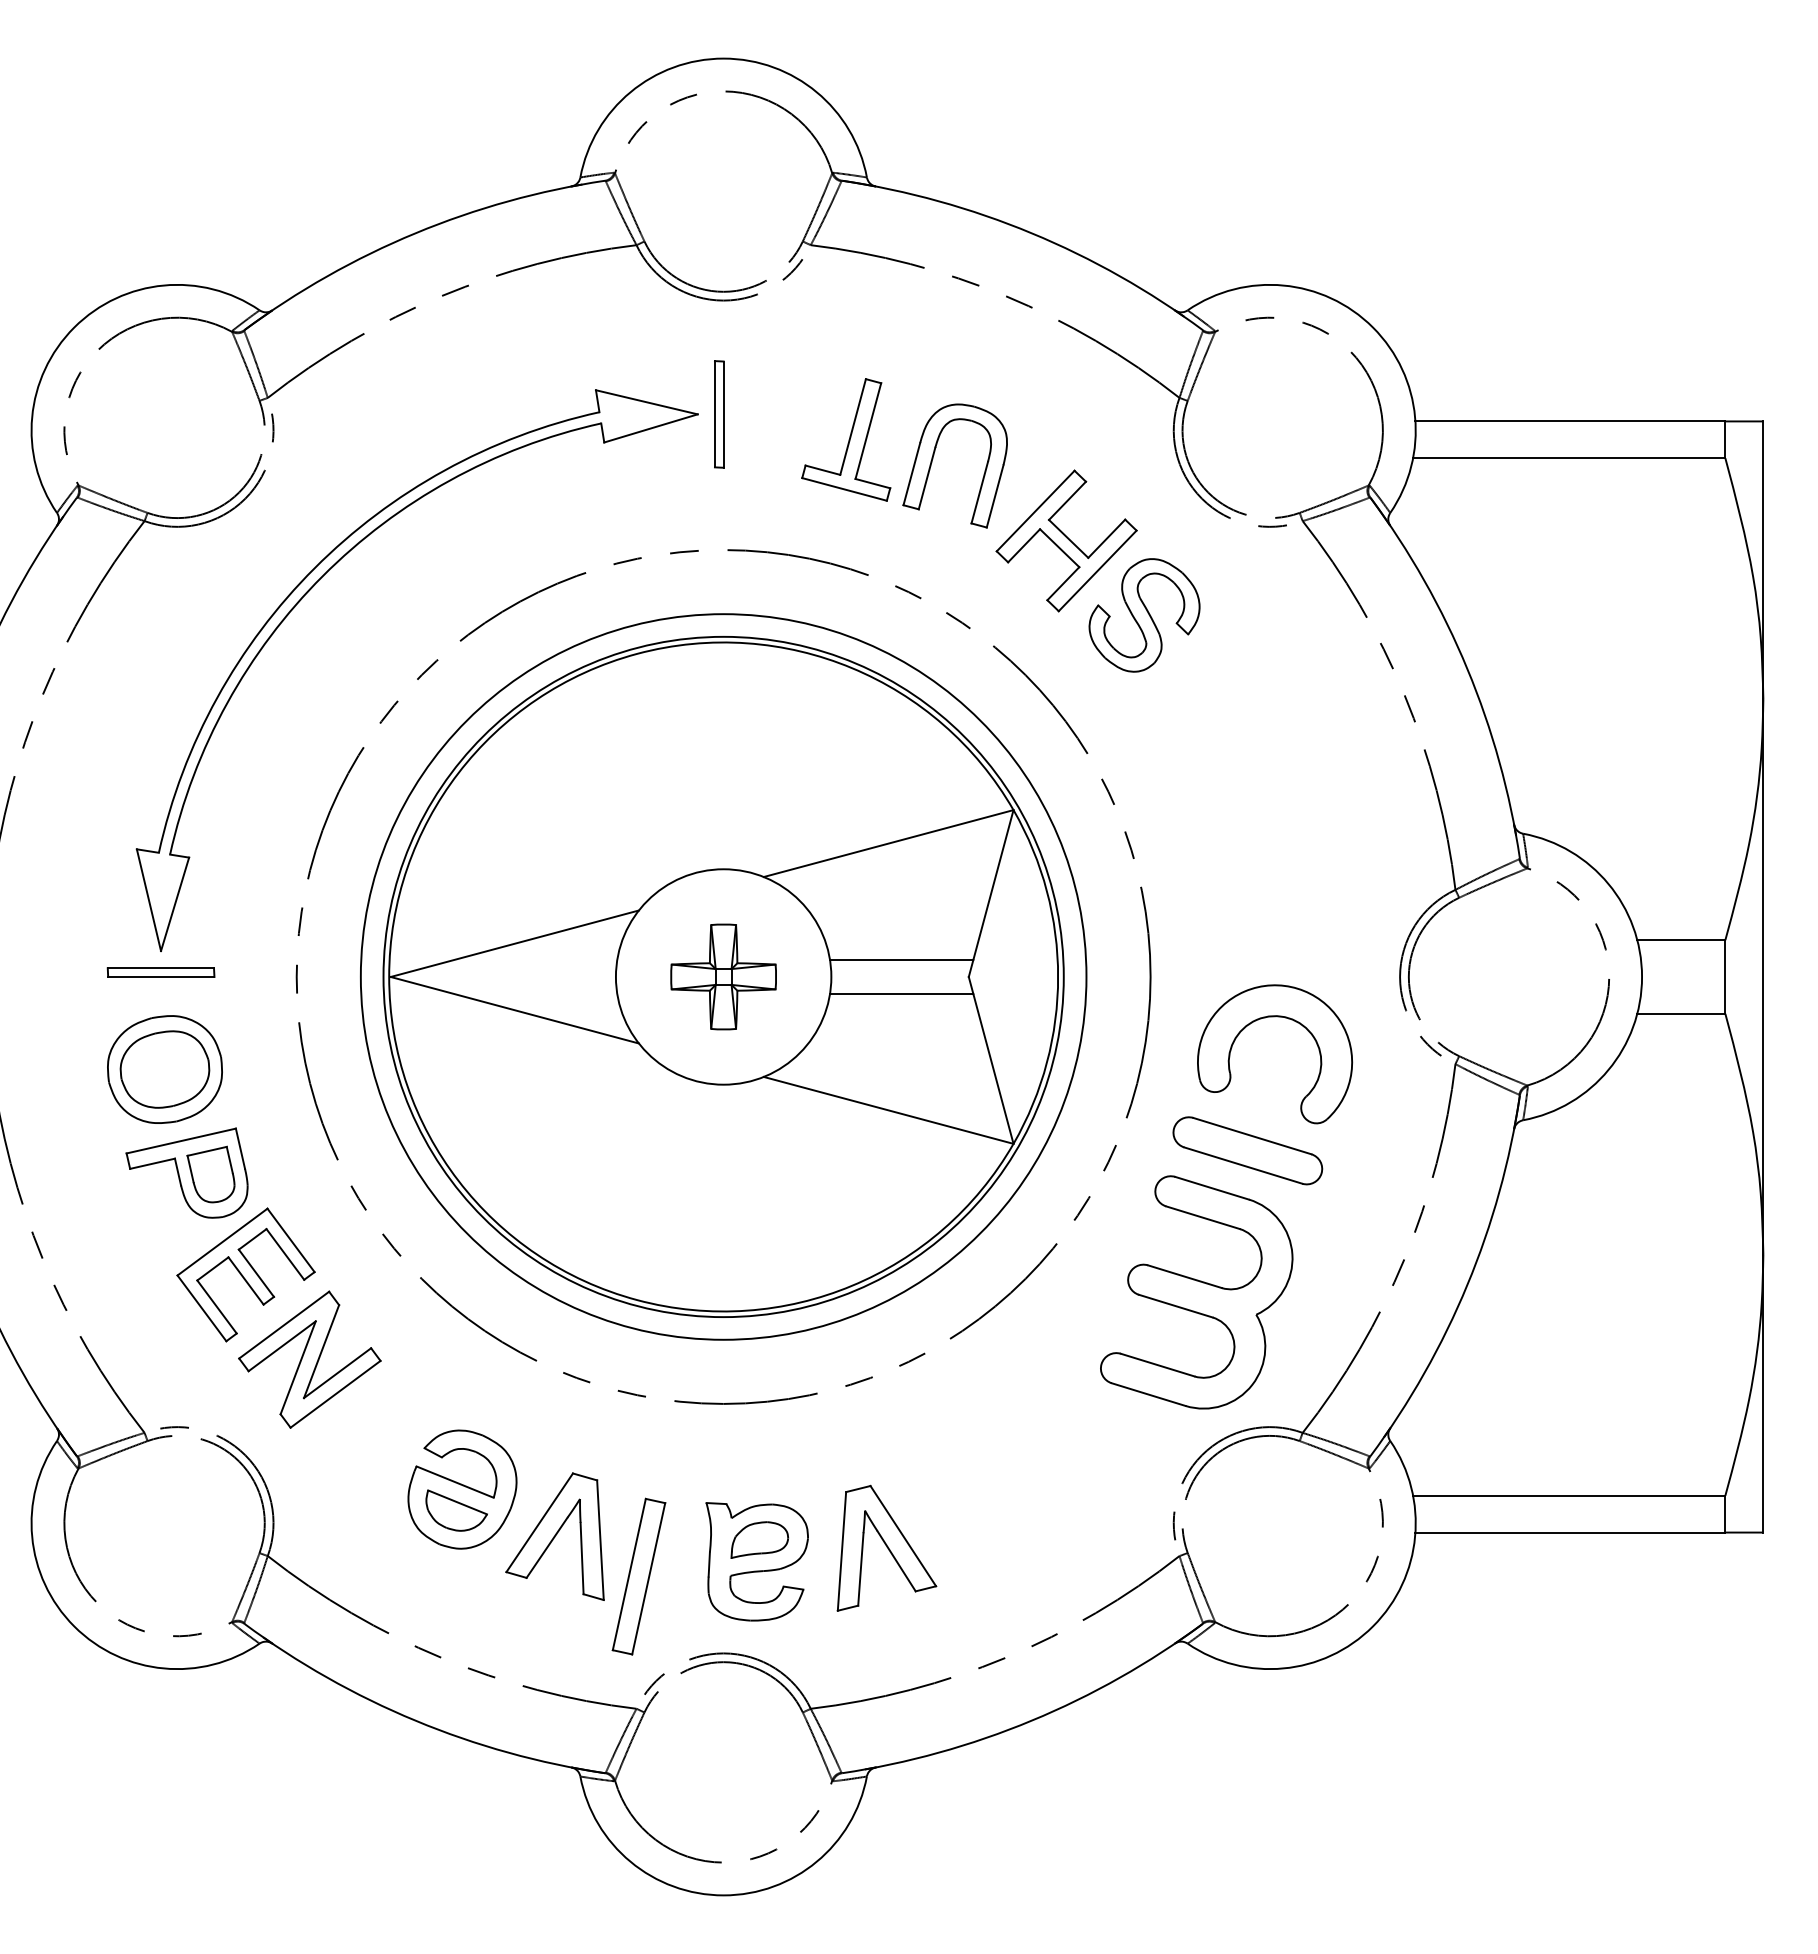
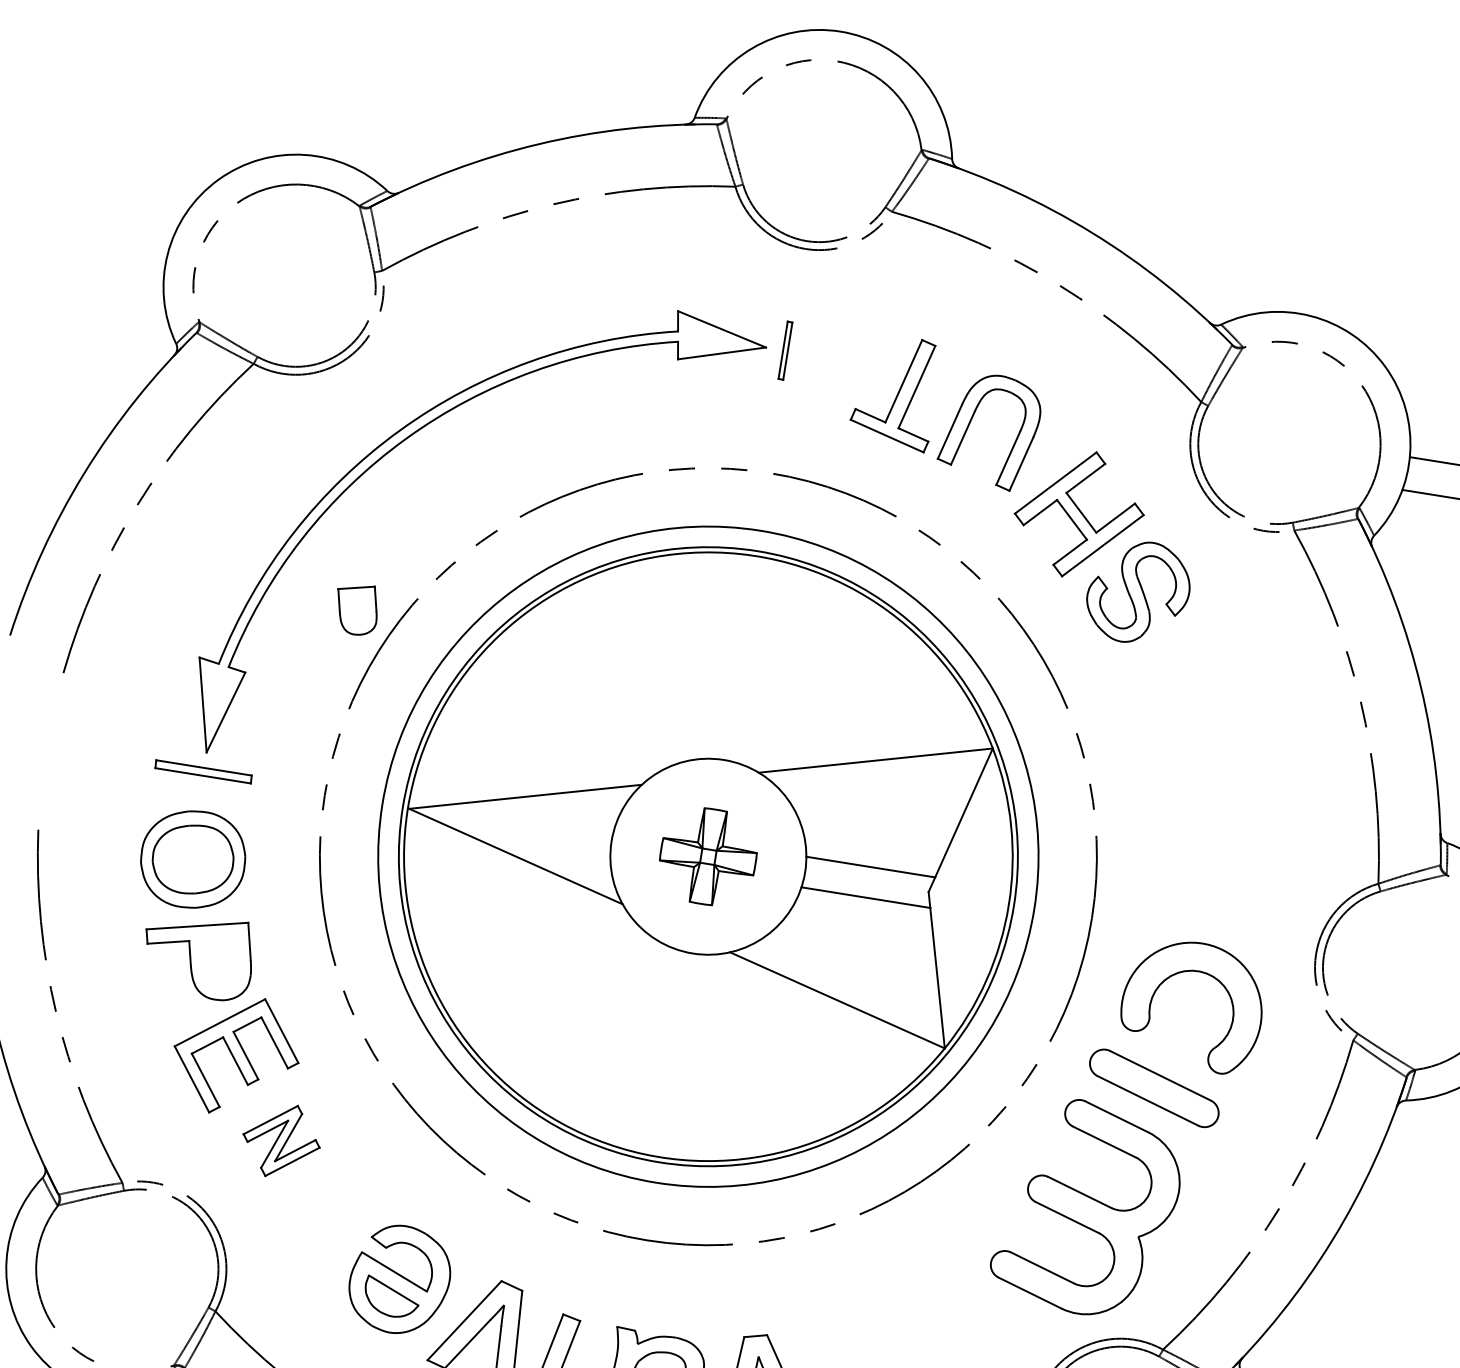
part: (719, 414) -> (785, 350), size x0.6
part: (210, 1174) -> (356, 609), moved
part: (309, 1359) -> (281, 1140), size x0.6

